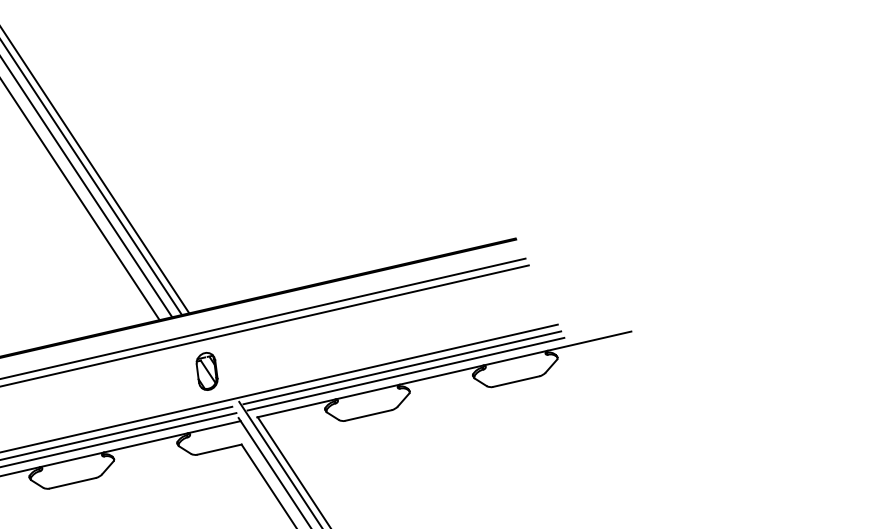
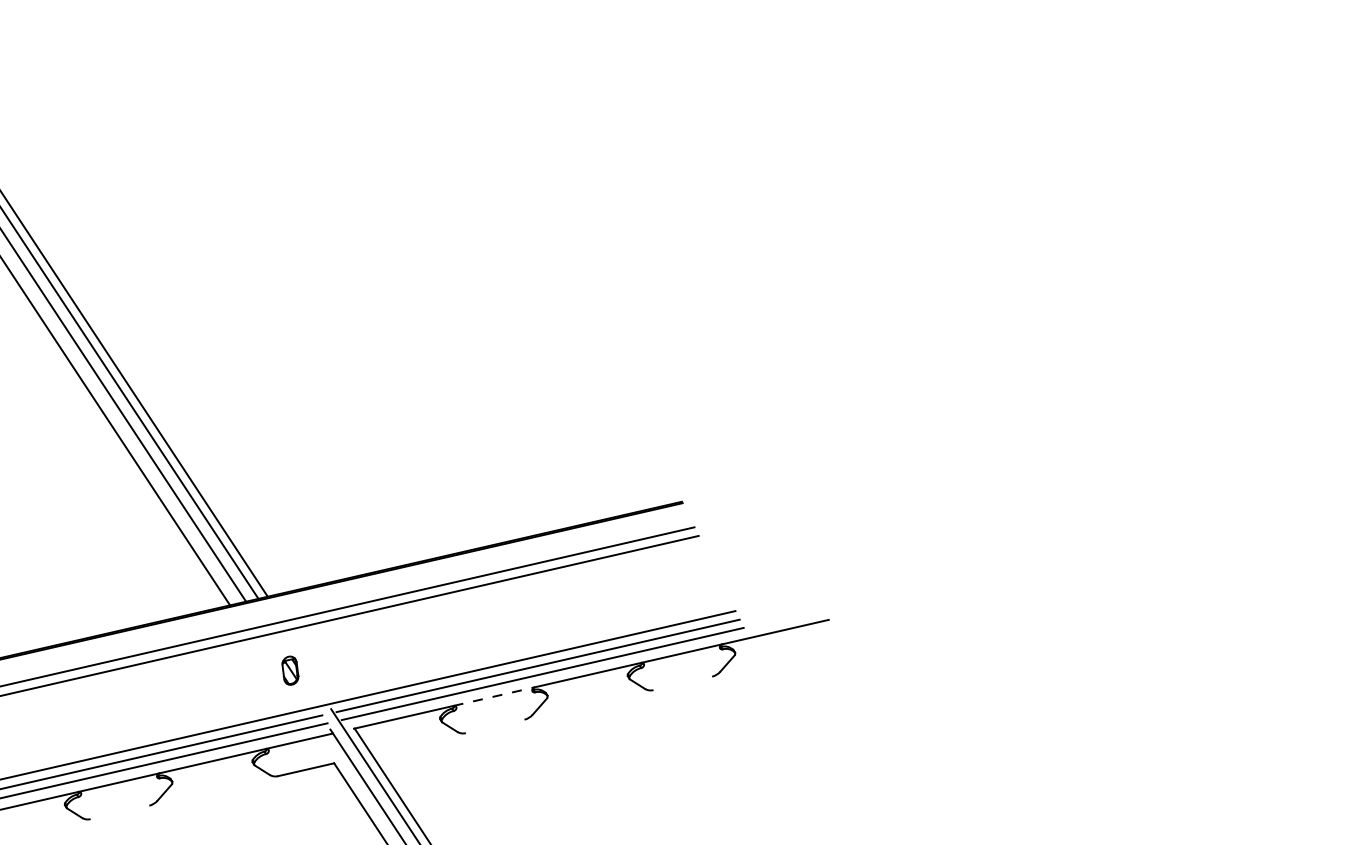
part: (207, 371) -> (290, 670), size x0.6
line: (516, 381) -> (682, 683), removed
line: (367, 391) -> (494, 696), solid -> dashed
line: (367, 415) -> (494, 726), removed
line: (72, 483) -> (119, 812), removed

